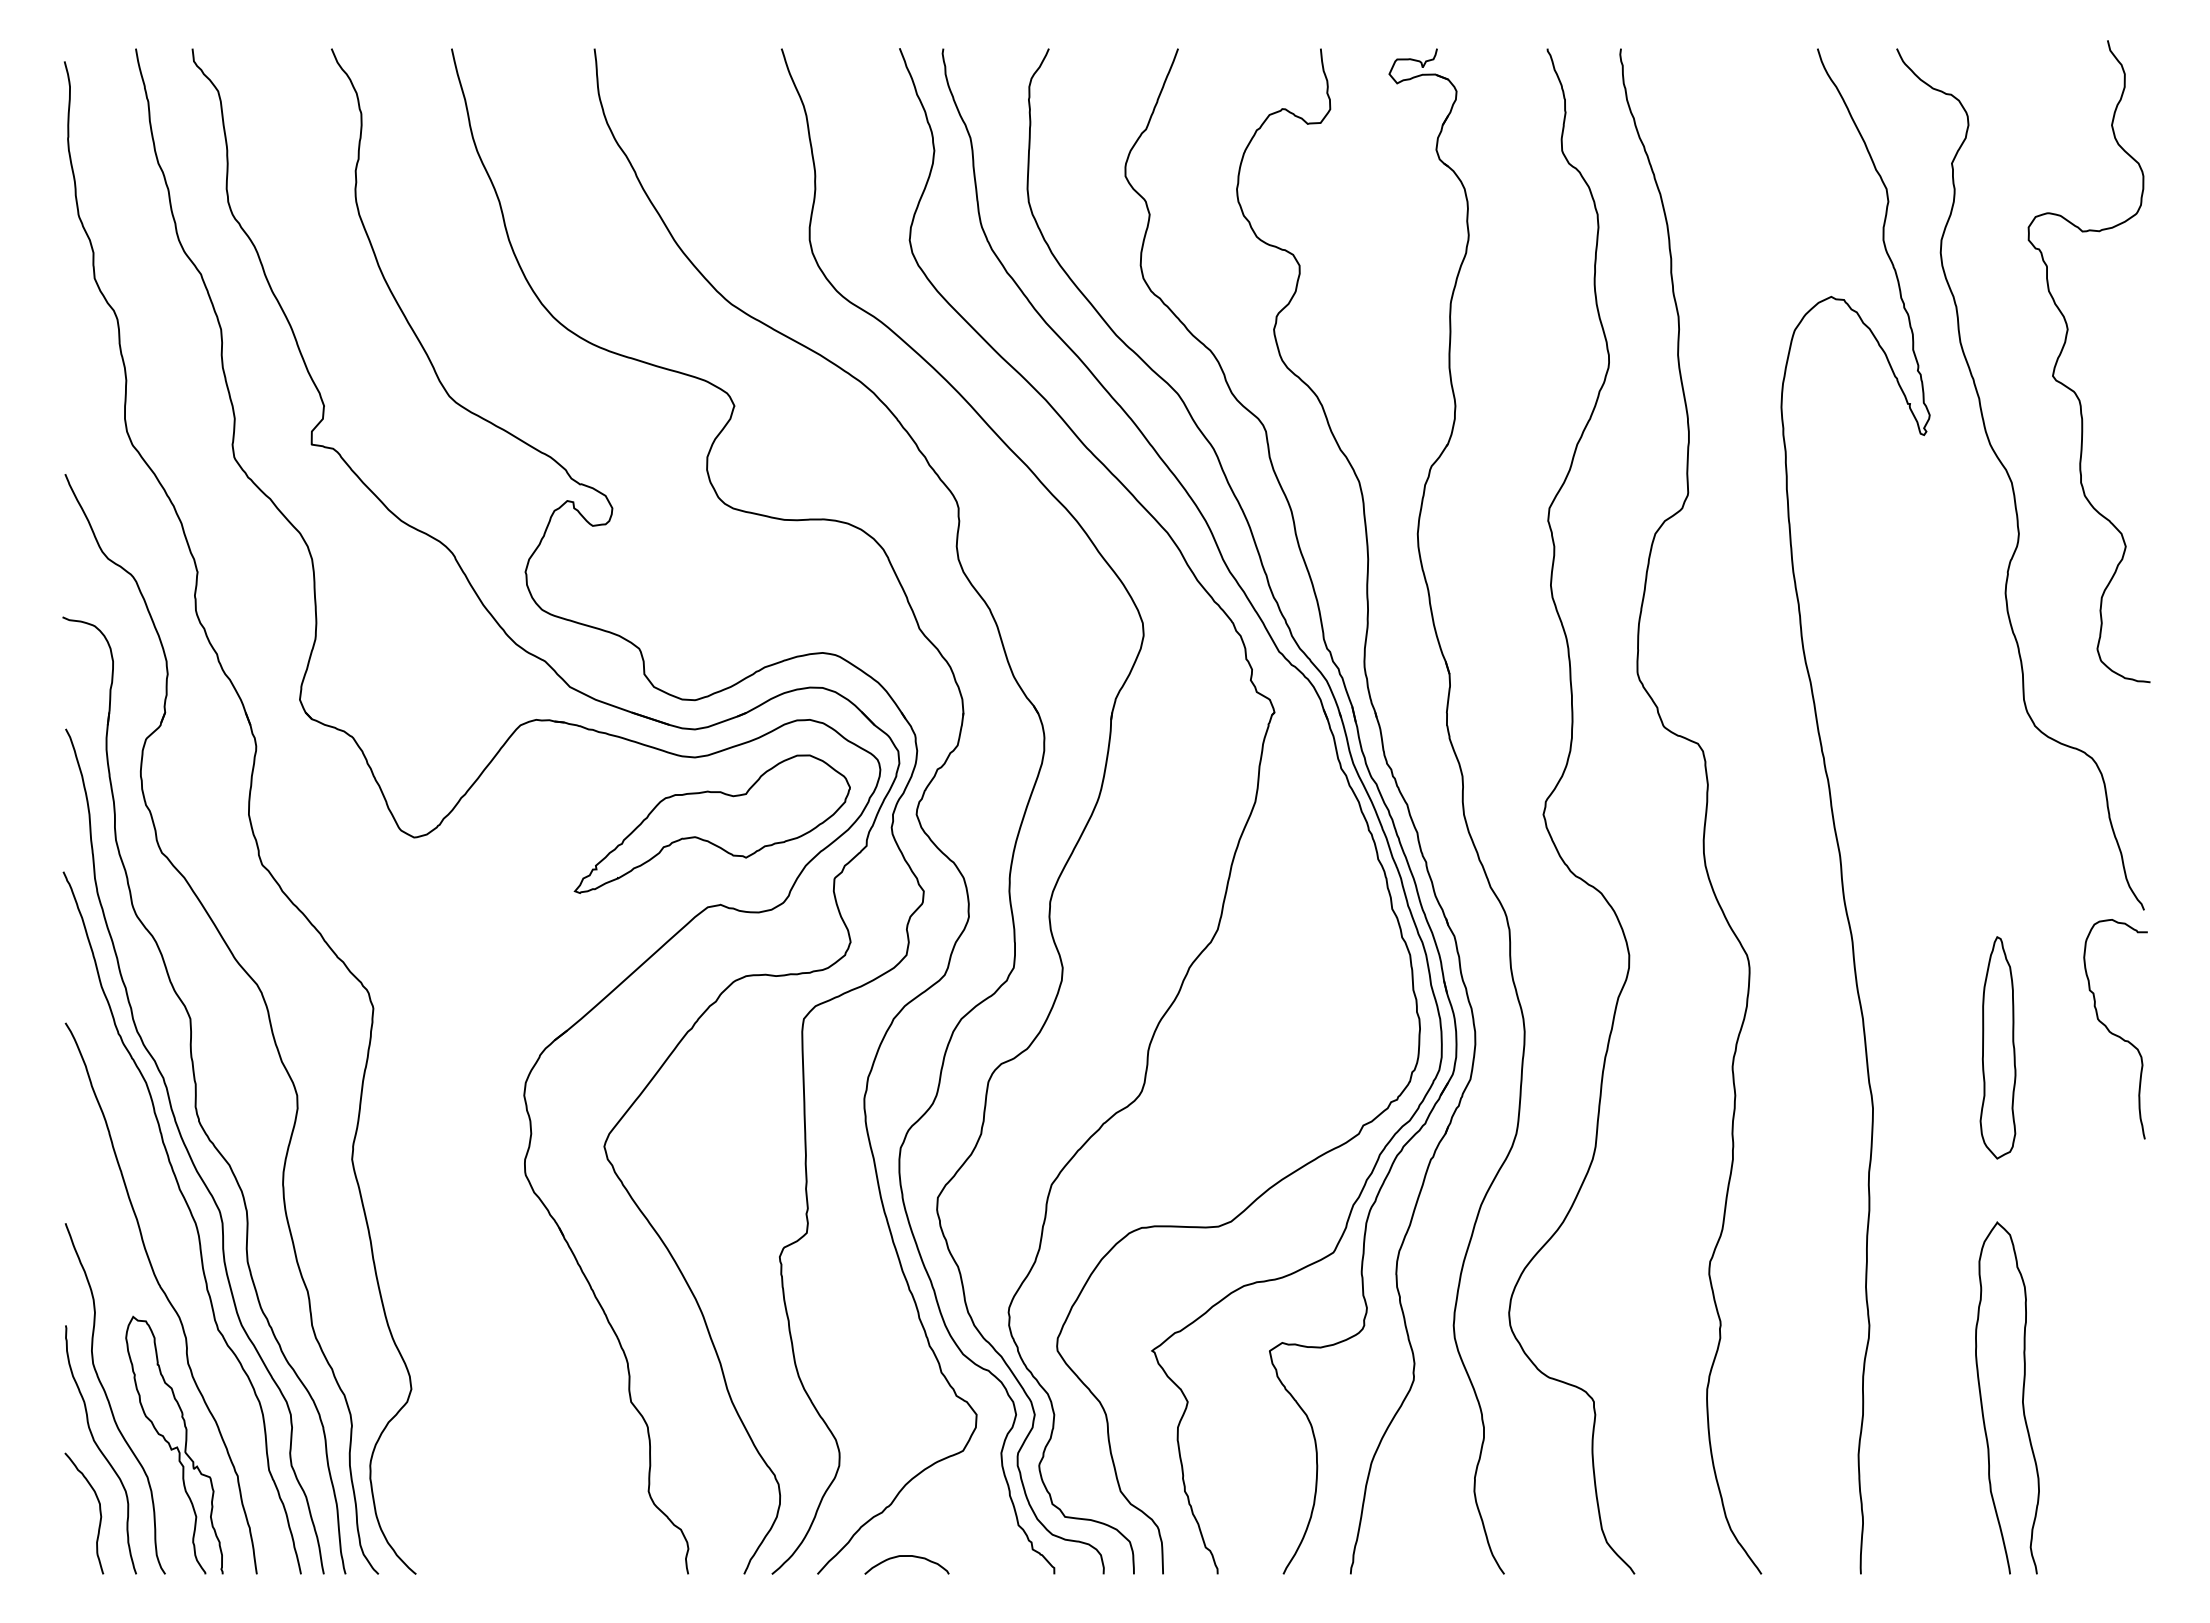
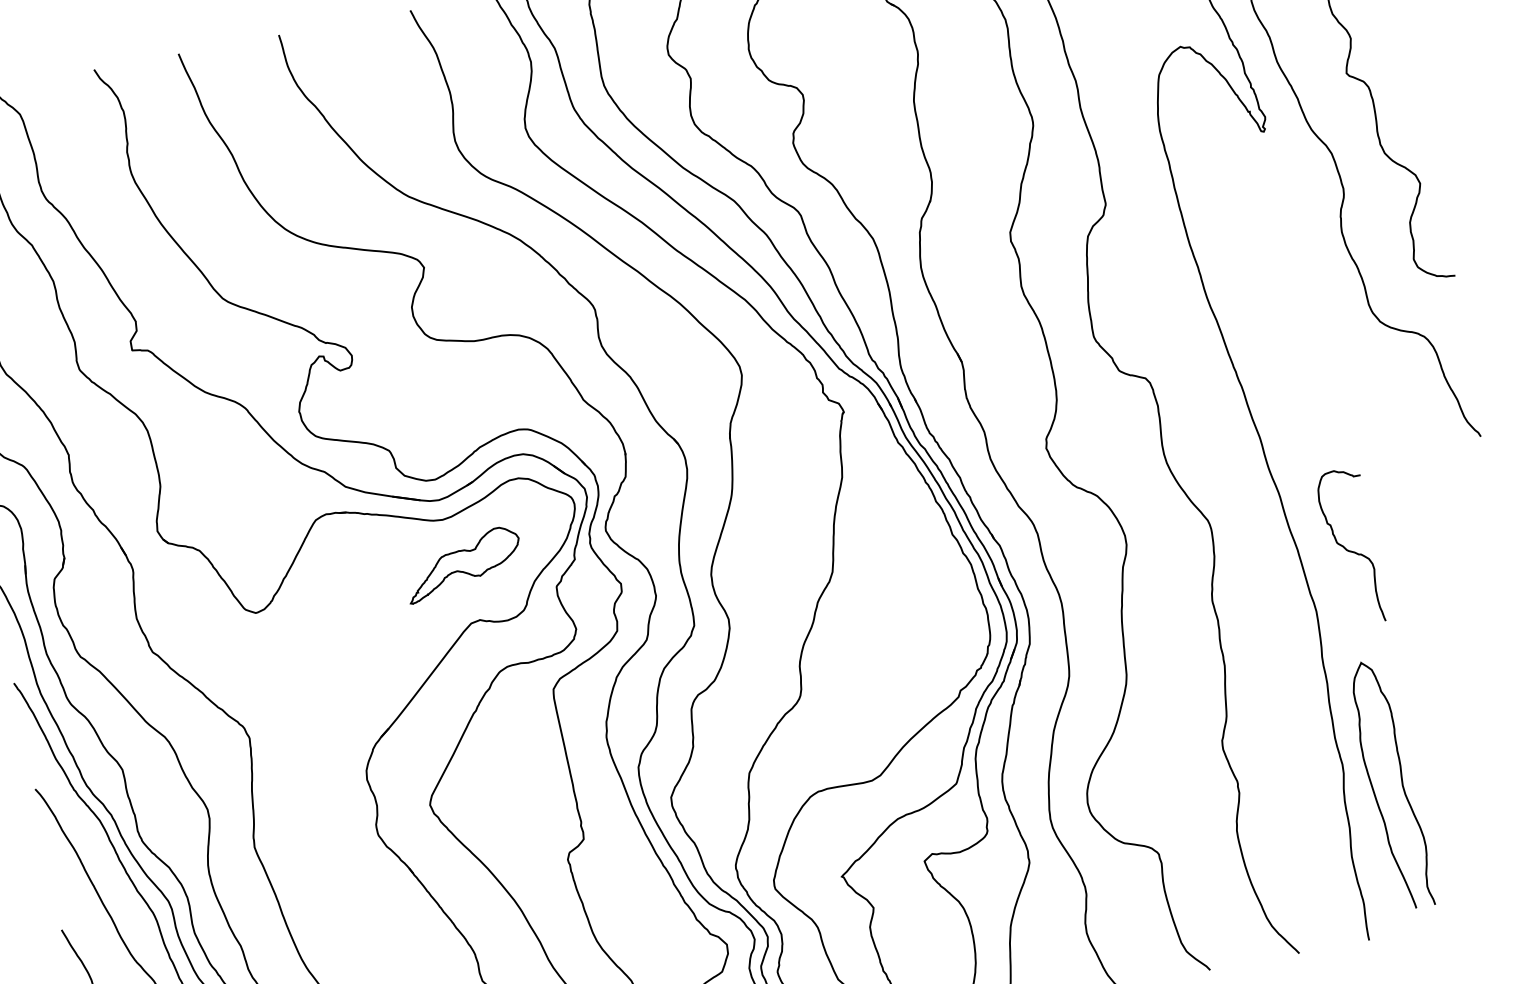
part: (711, 823) -> (462, 564), size x0.6
curve: (2114, 1033) -> (1350, 550), moved
part: (1997, 1047) -> (1395, 552), removed
curve: (2022, 1397) -> (1401, 782), moved

